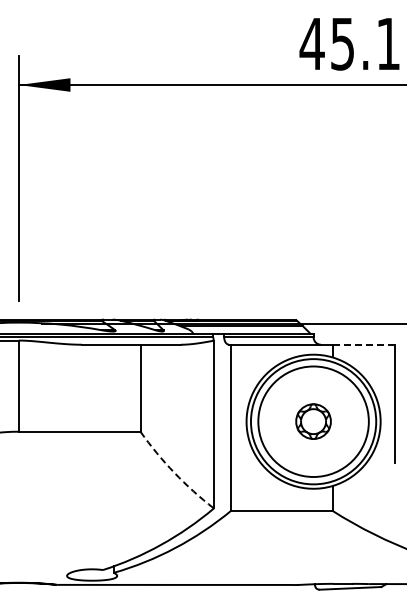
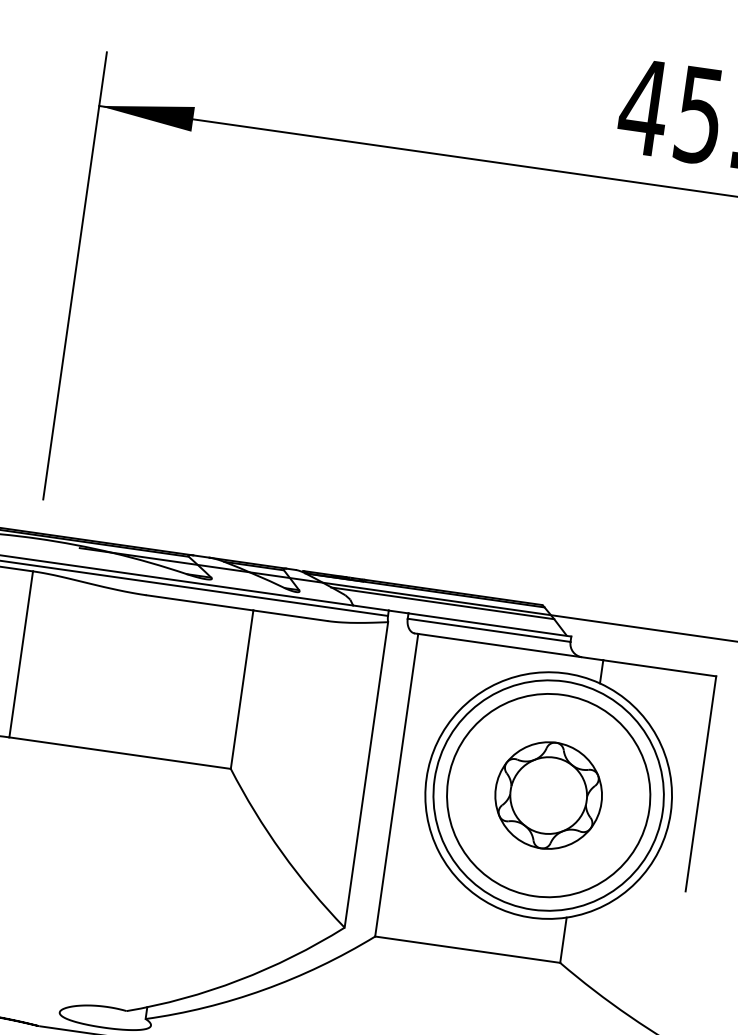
line: (363, 344) -> (659, 667), dashed -> solid
part: (313, 421) -> (548, 795), size x1.67
arc: (174, 472) -> (282, 851), dashed -> solid

